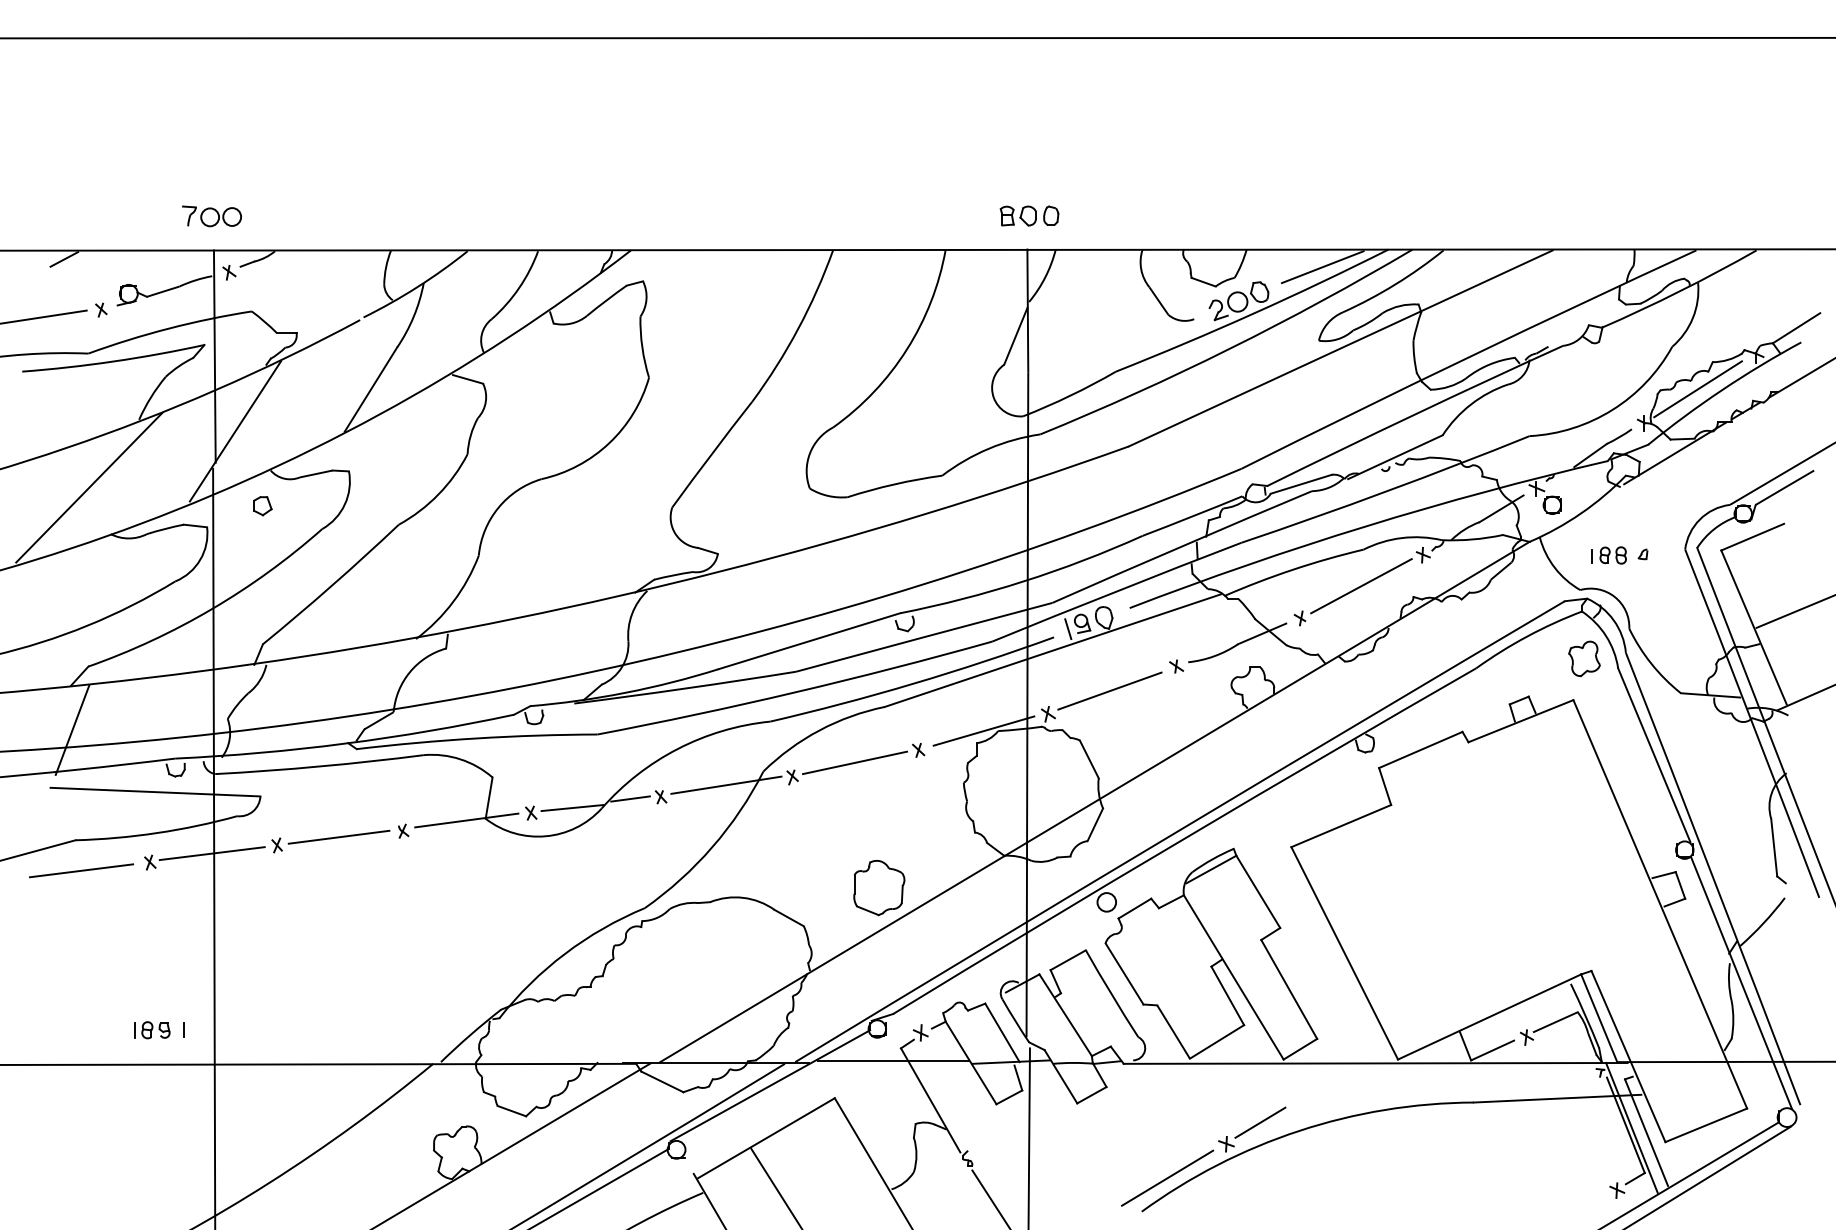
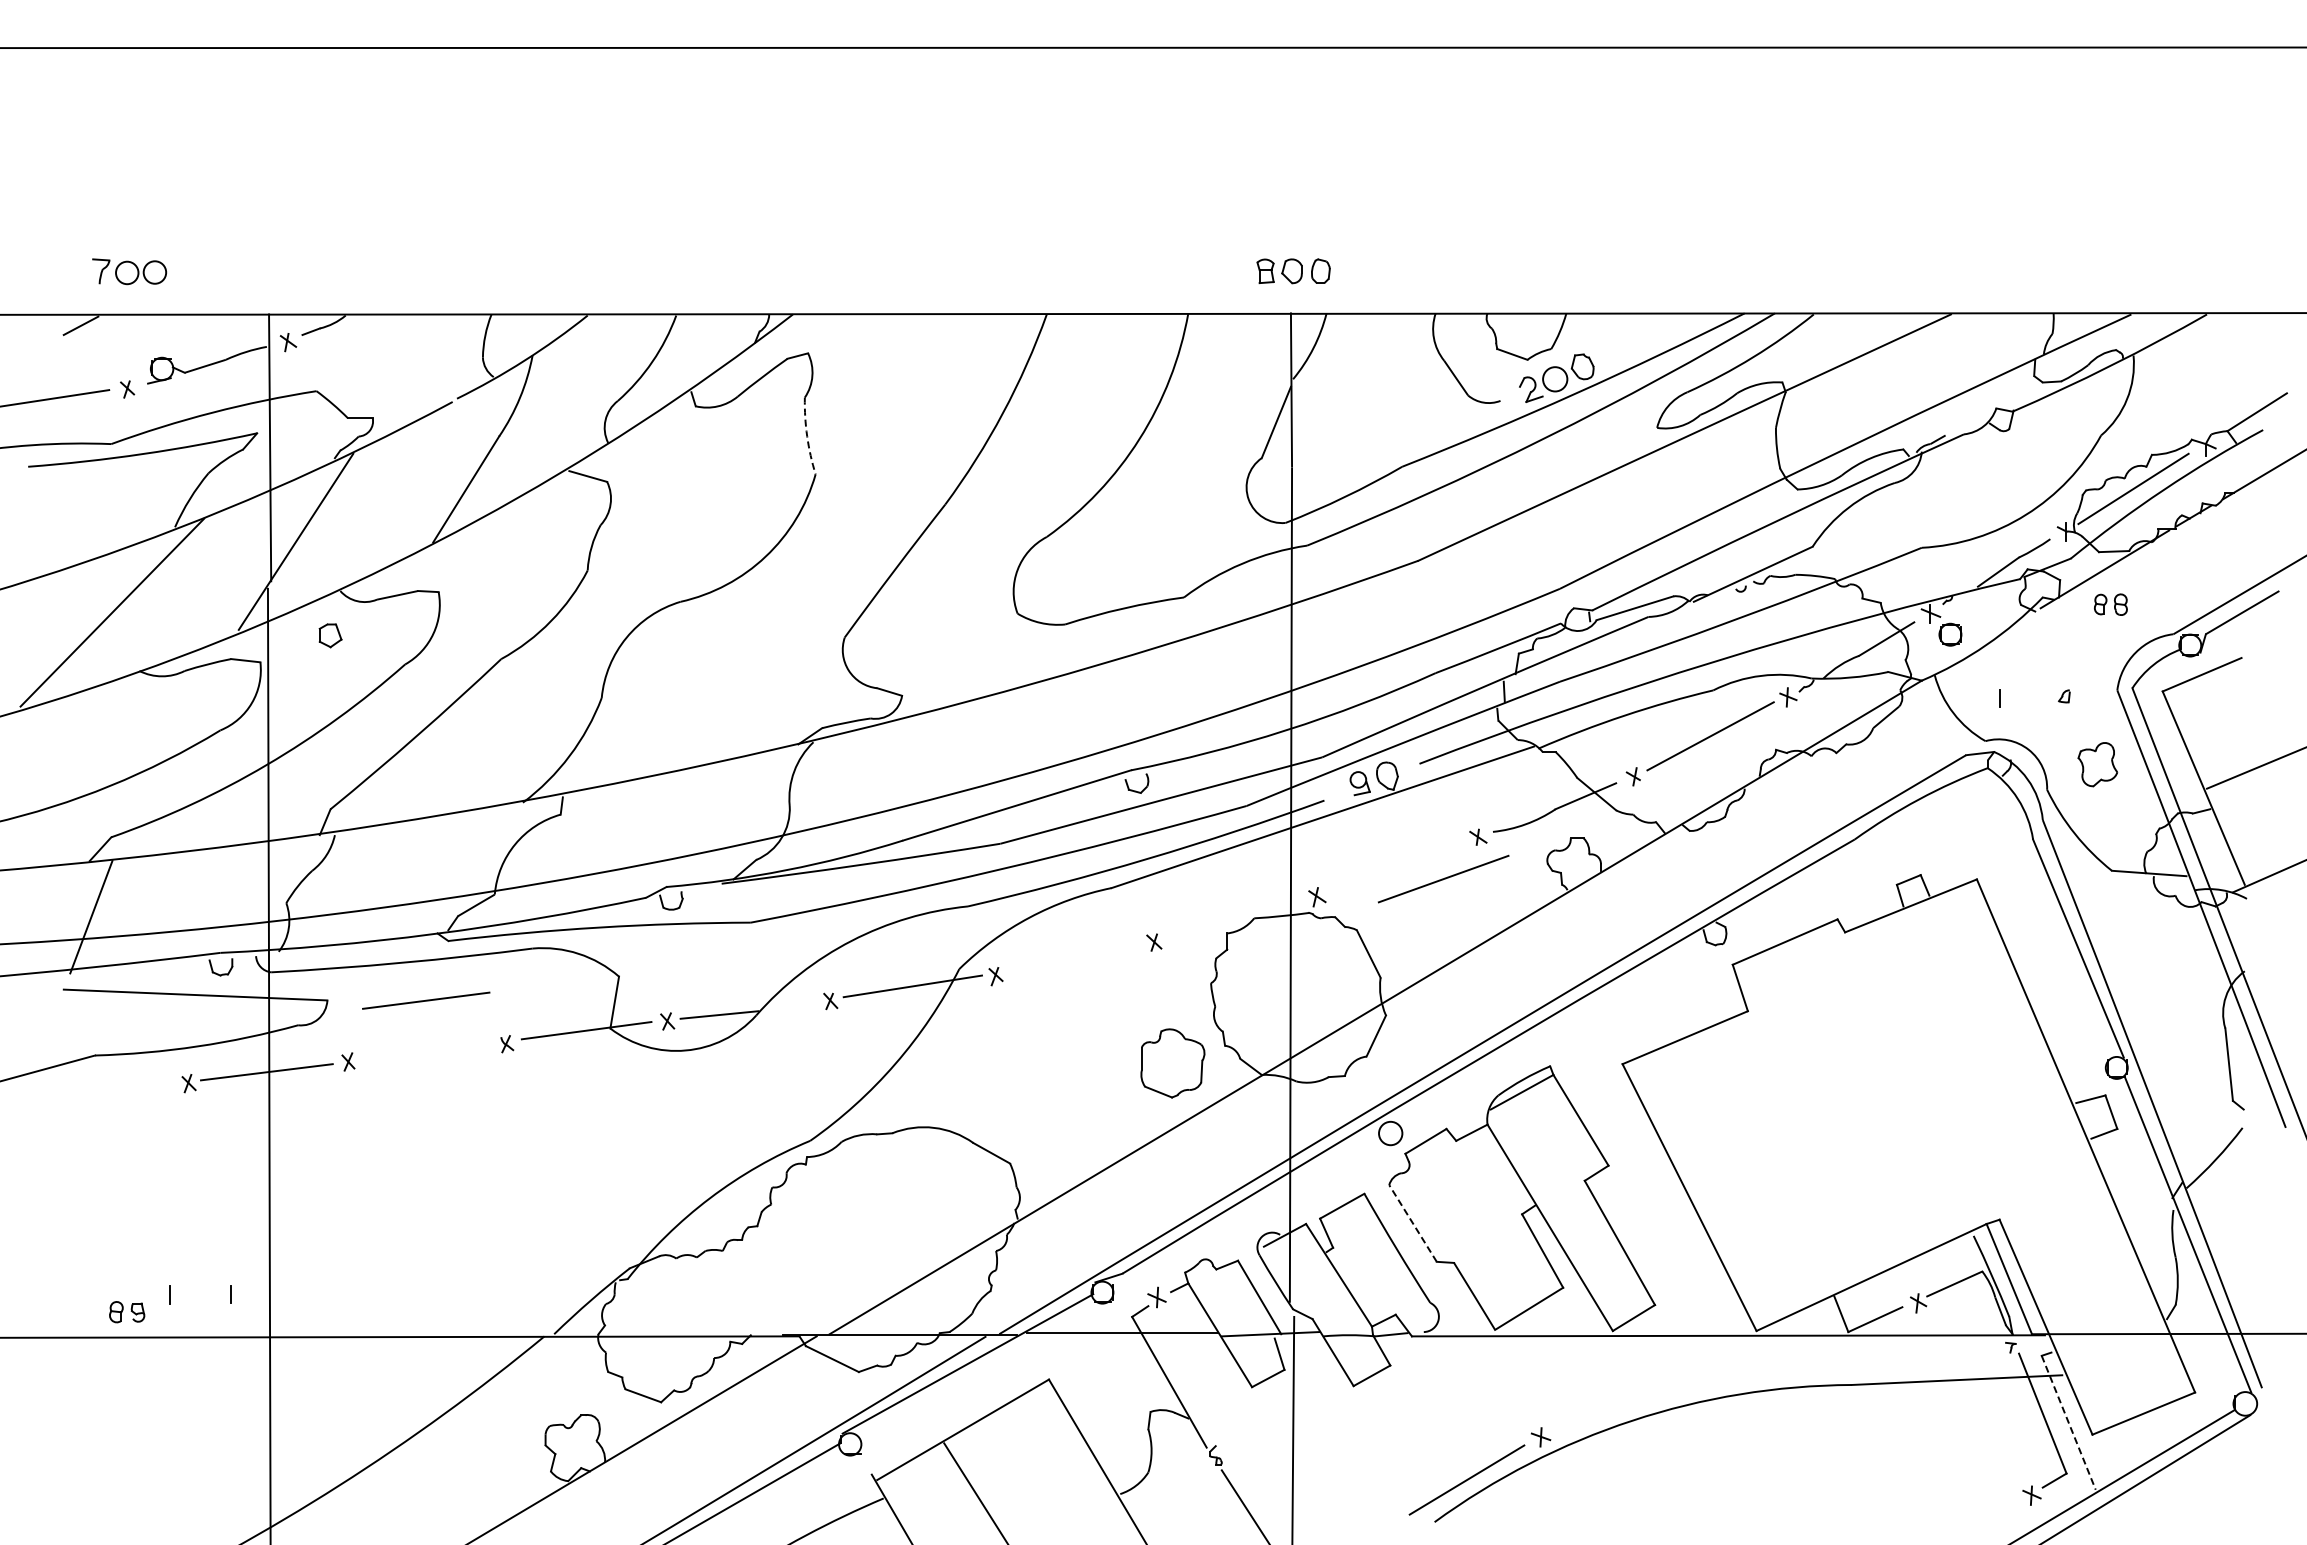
part: (211, 216) -> (129, 271), moved
line: (1322, 267) -> (1661, 335), removed
arc: (642, 347) -> (807, 436), solid -> dashed
part: (1612, 555) -> (2110, 604), moved
line: (1068, 628) -> (1342, 789), removed
part: (1584, 658) -> (2097, 764), moved
line: (1109, 690) -> (1443, 878), moved
line: (984, 730) -> (1236, 917), removed
line: (855, 763) -> (1074, 958), removed
line: (630, 798) -> (792, 1003), removed
line: (339, 837) -> (426, 1000), moved
line: (81, 870) -> (102, 1093), removed
part: (878, 888) -> (1172, 1063), moved
line: (1124, 973) -> (1412, 1223), solid -> dashed
part: (156, 1030) -> (127, 1312), moved
line: (1260, 1122) -> (1583, 1410), removed
line: (1631, 1127) -> (2049, 1416), removed
line: (1646, 1133) -> (2068, 1423), solid -> dashed

